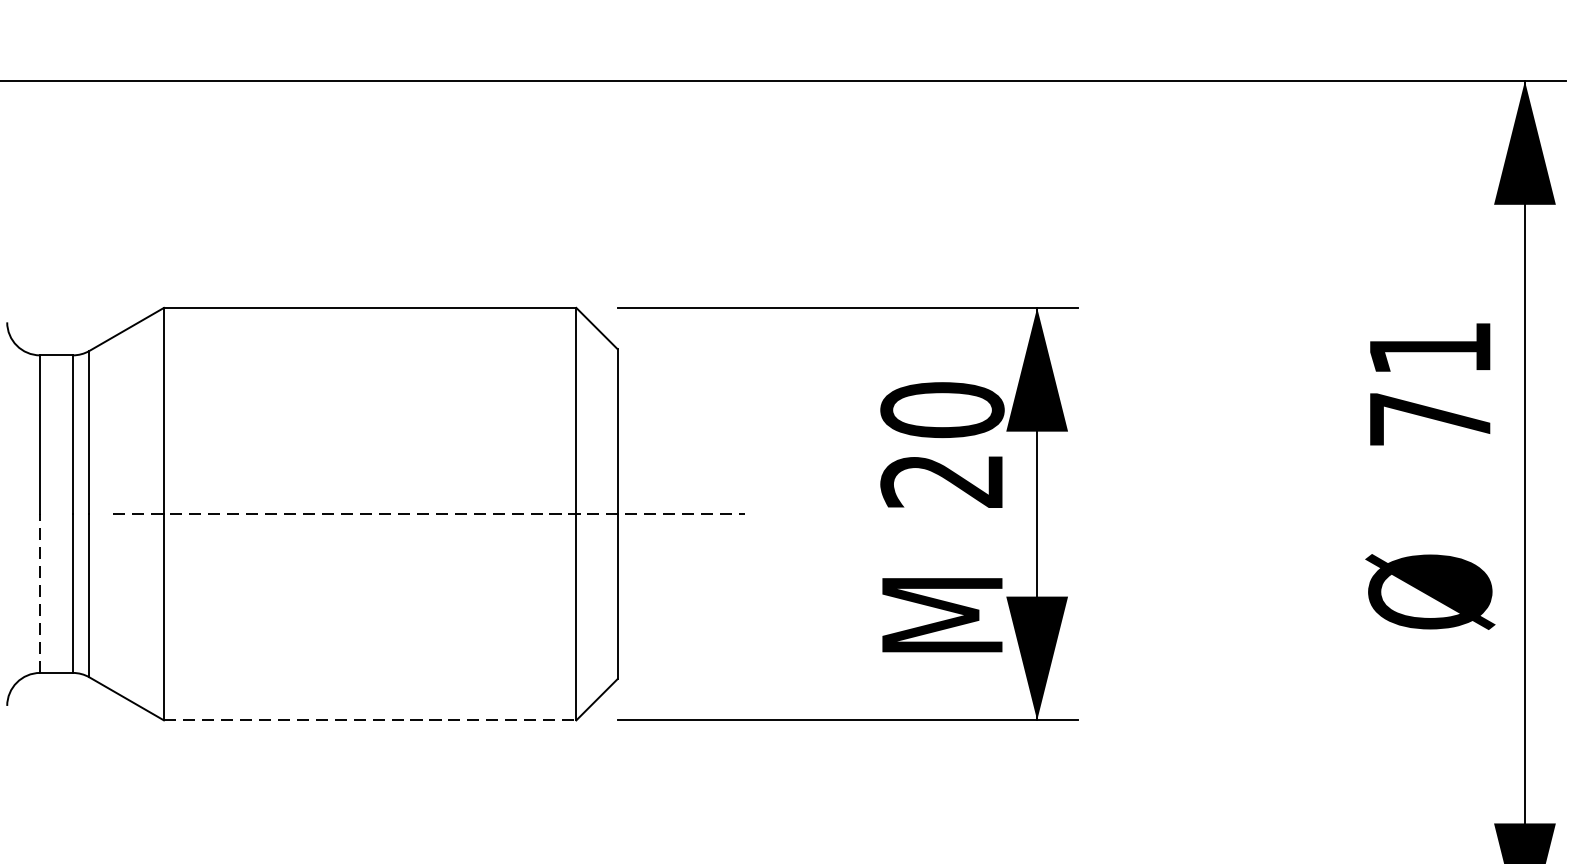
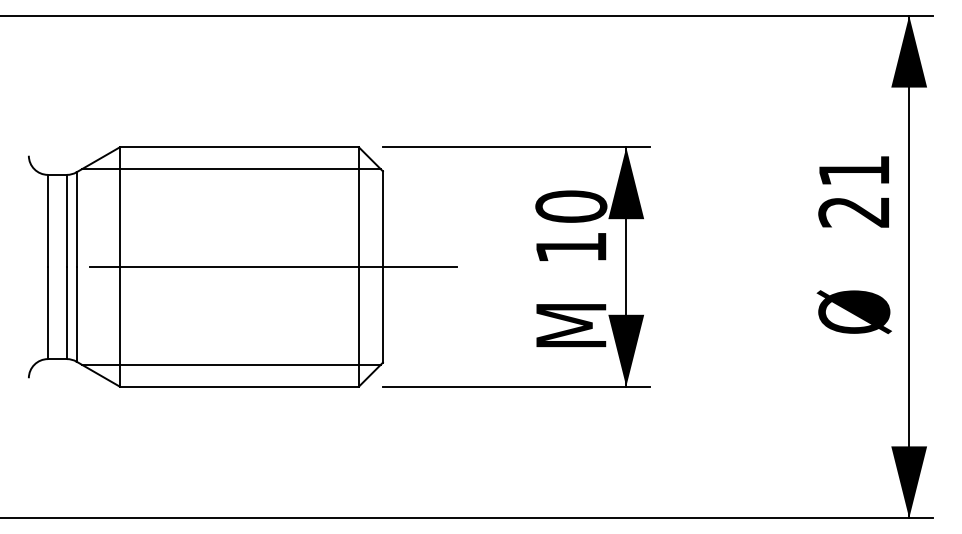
line: (356, 346) -> (231, 169), added
text: (1428, 420) -> (853, 212), 71 -> 21
text: (941, 482) -> (570, 248), 20 -> 10
line: (430, 515) -> (274, 267), dashed -> solid
line: (39, 592) -> (47, 312), dashed -> solid
line: (356, 682) -> (231, 364), added
line: (370, 720) -> (239, 386), dashed -> solid

